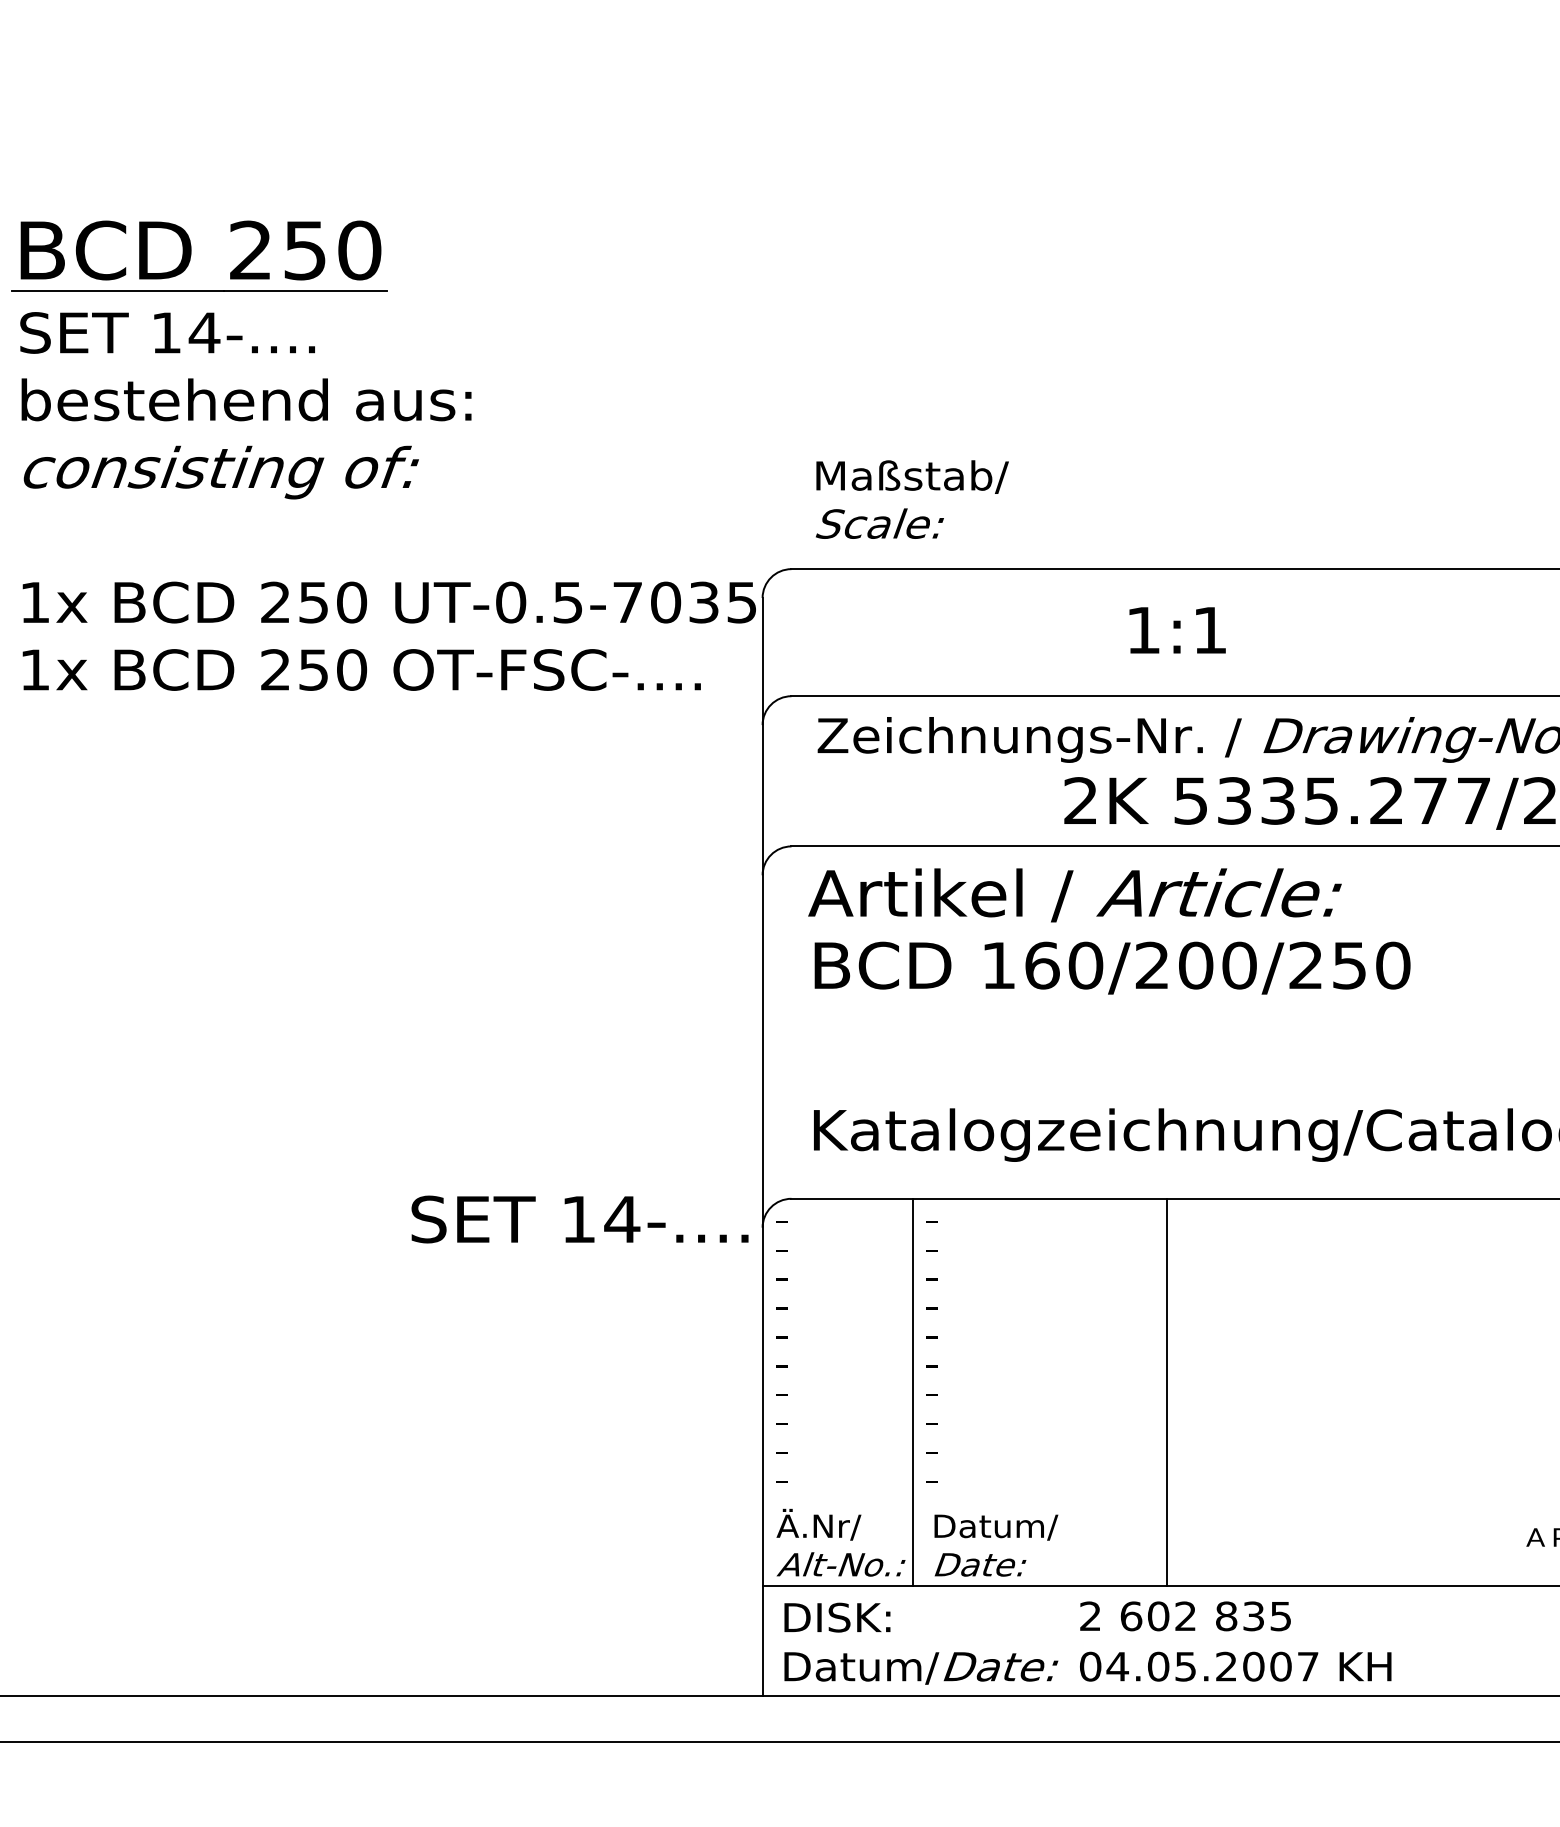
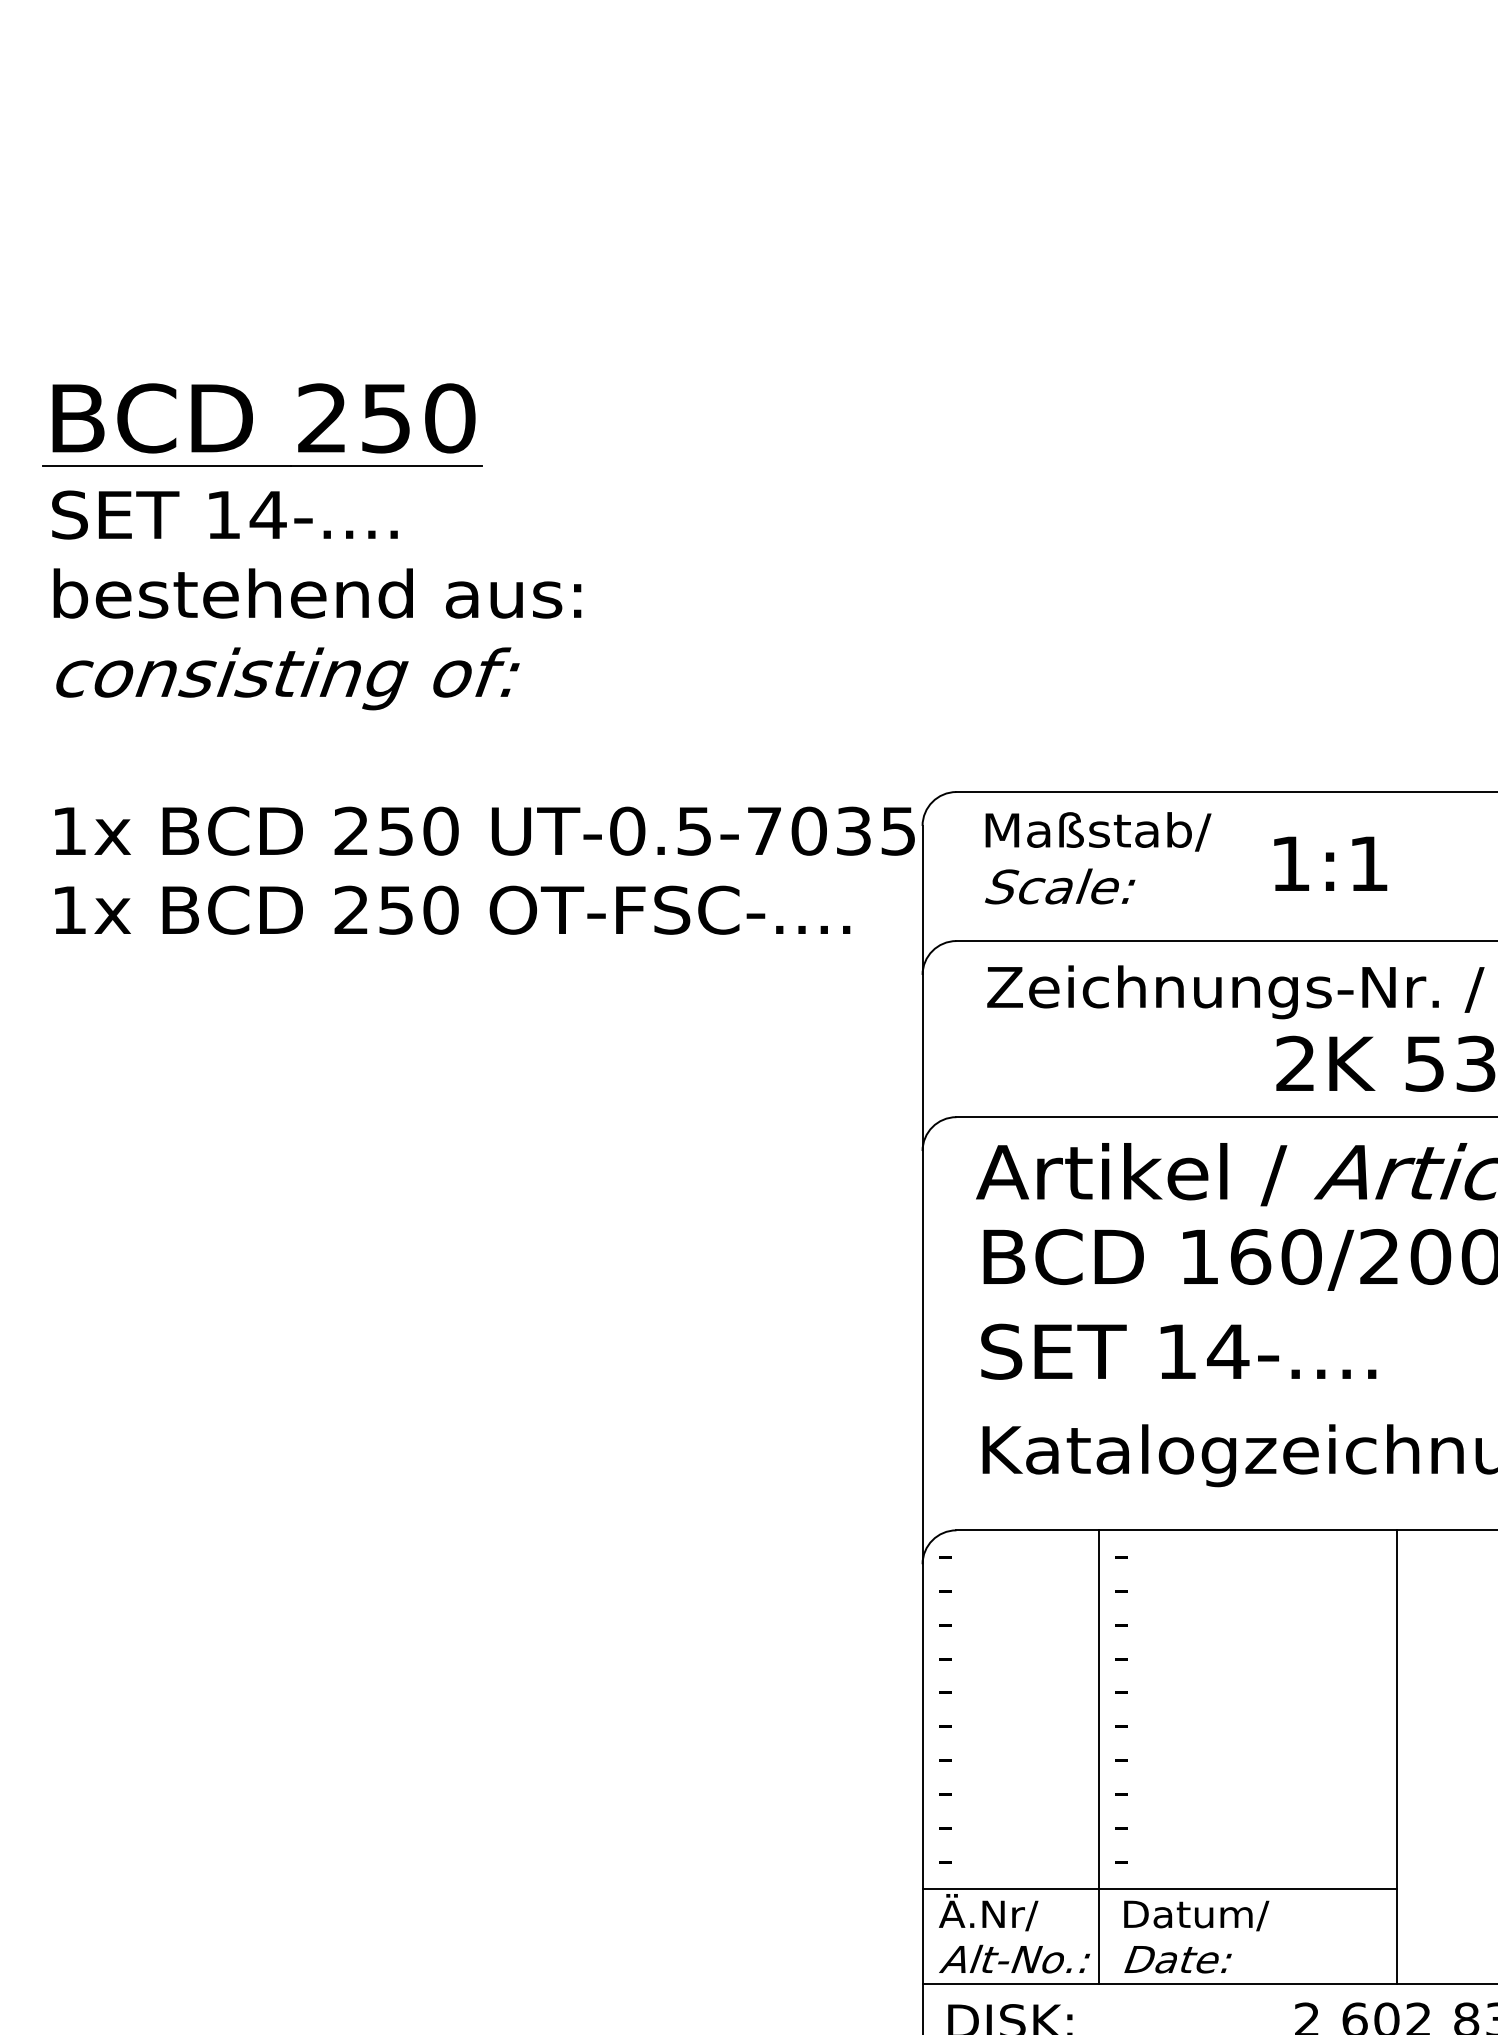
text: (912, 499) -> (1098, 858), moved
text: (1177, 630) -> (1330, 863), moved
text: (579, 1219) -> (1178, 1351), moved
line: (964, 1504) -> (1159, 1888), added

